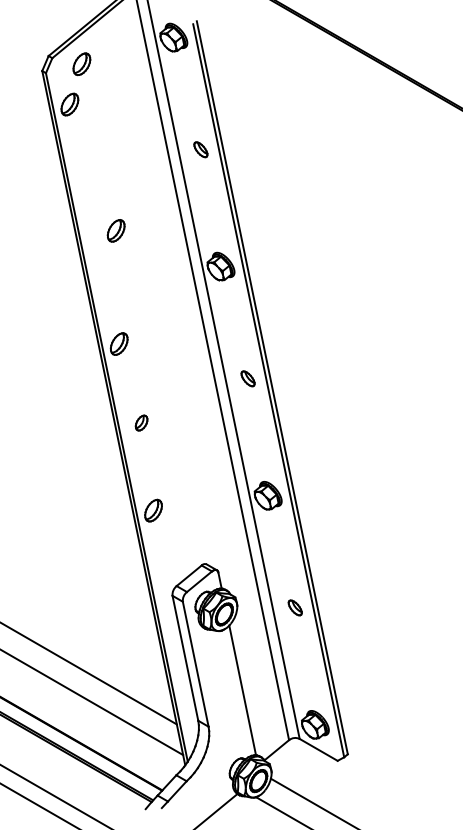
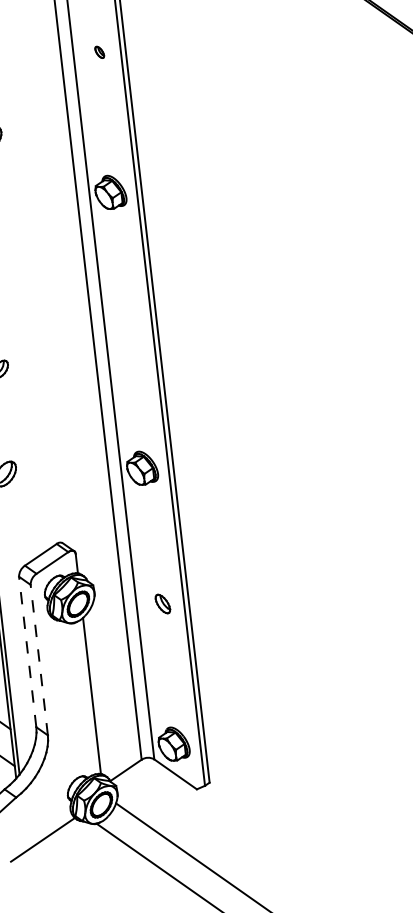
part: (200, 149) -> (99, 51), size x0.6
part: (247, 378) -> (130, 327), removed
line: (185, 658) -> (27, 652), solid -> dashed
line: (195, 664) -> (38, 660), solid -> dashed

